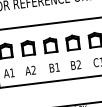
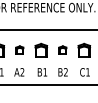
part: (72, 41) -> (62, 49), size x0.6
part: (27, 46) -> (19, 49), size x0.6

